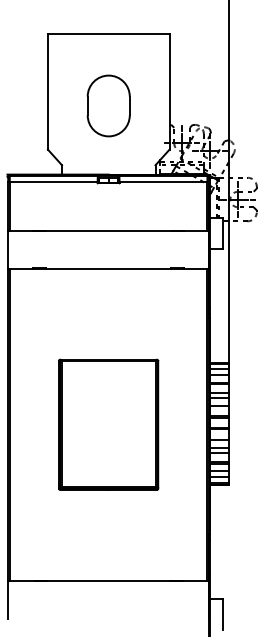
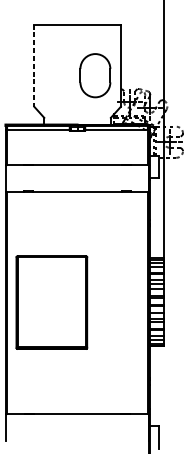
line: (47, 91) -> (33, 65), solid -> dashed
part: (108, 105) -> (95, 75), moved
part: (108, 424) -> (51, 302), moved

